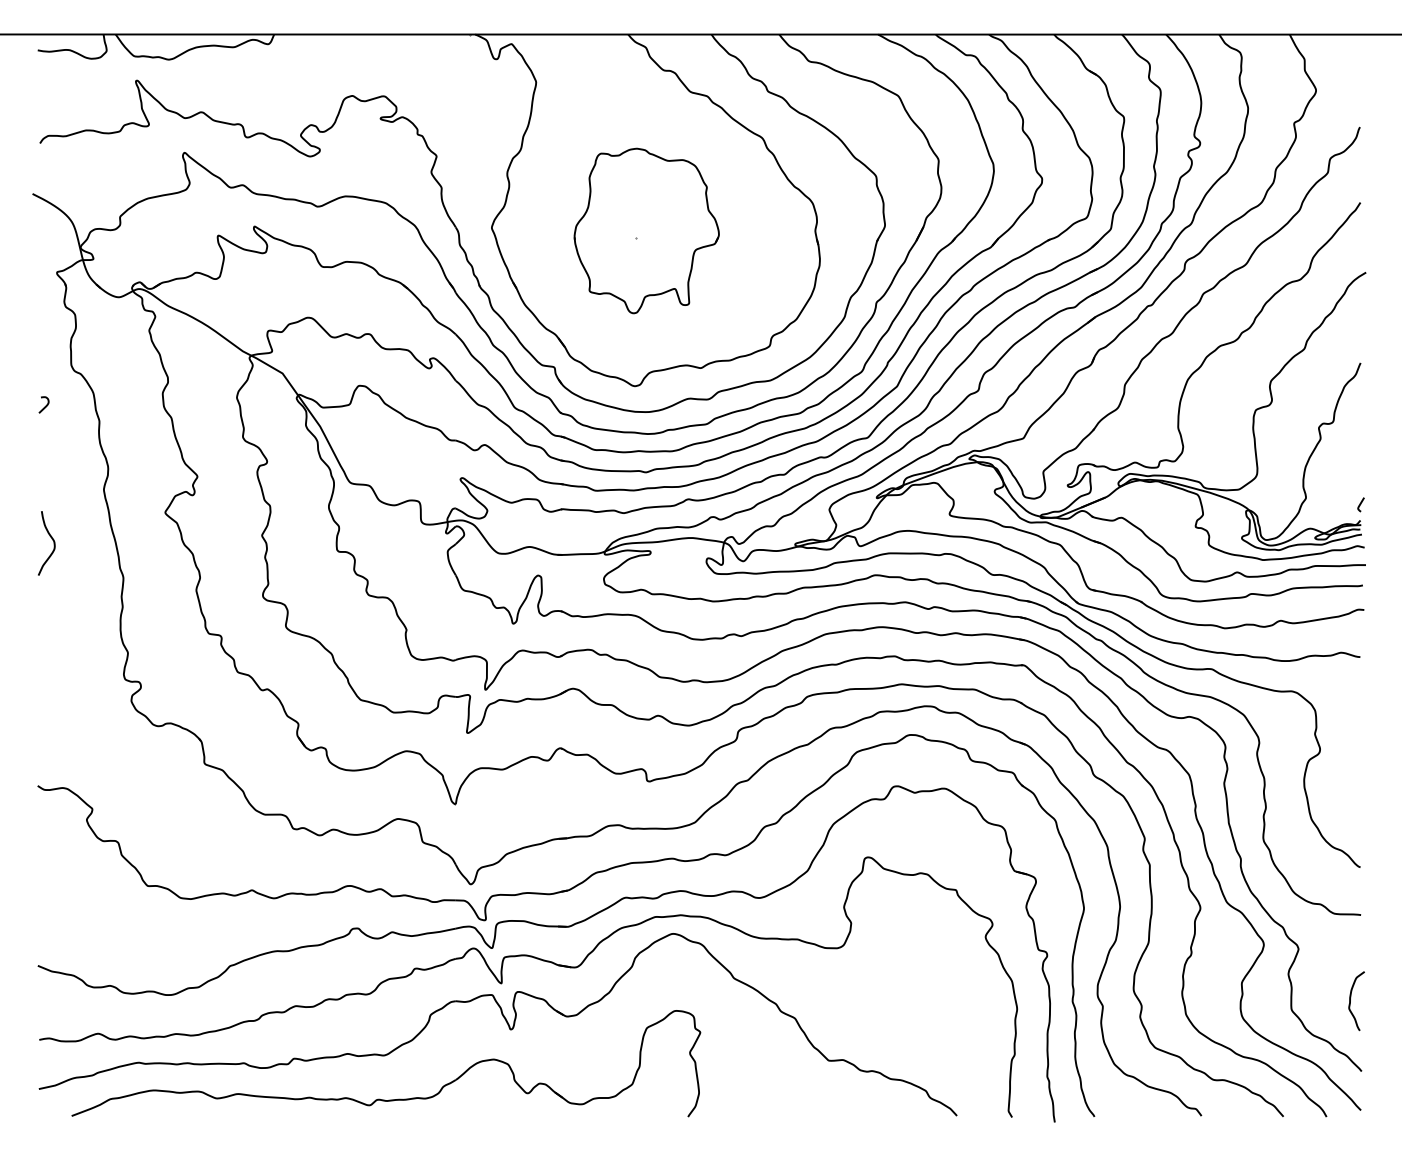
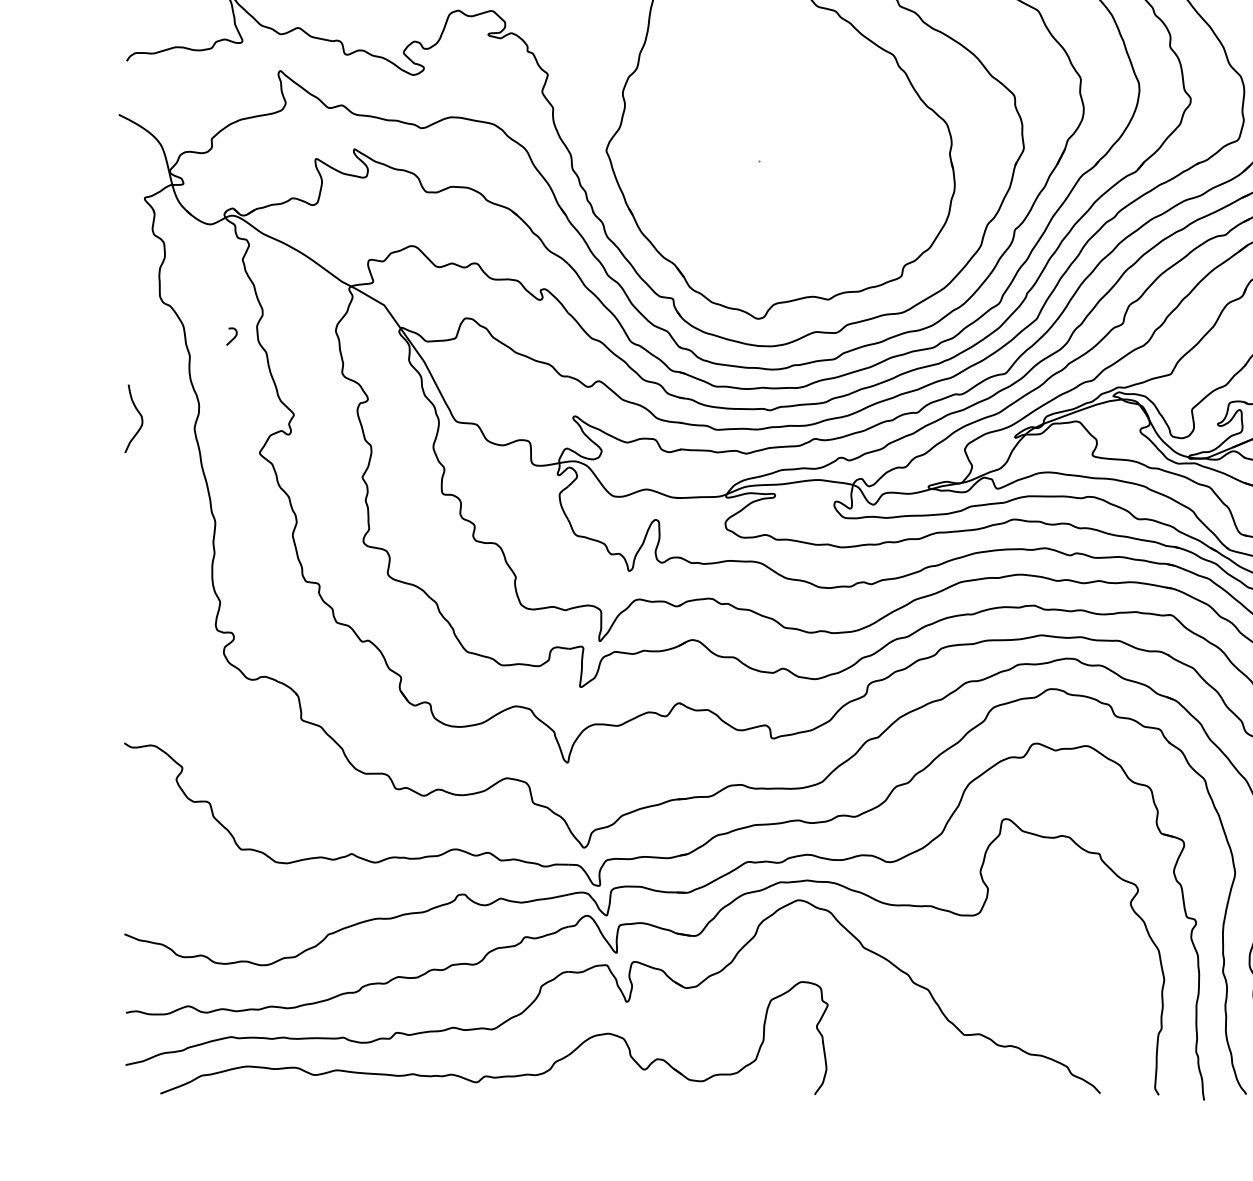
part: (646, 230) -> (770, 153), removed
curve: (45, 405) -> (233, 337), moved
curve: (51, 539) -> (138, 414), moved

